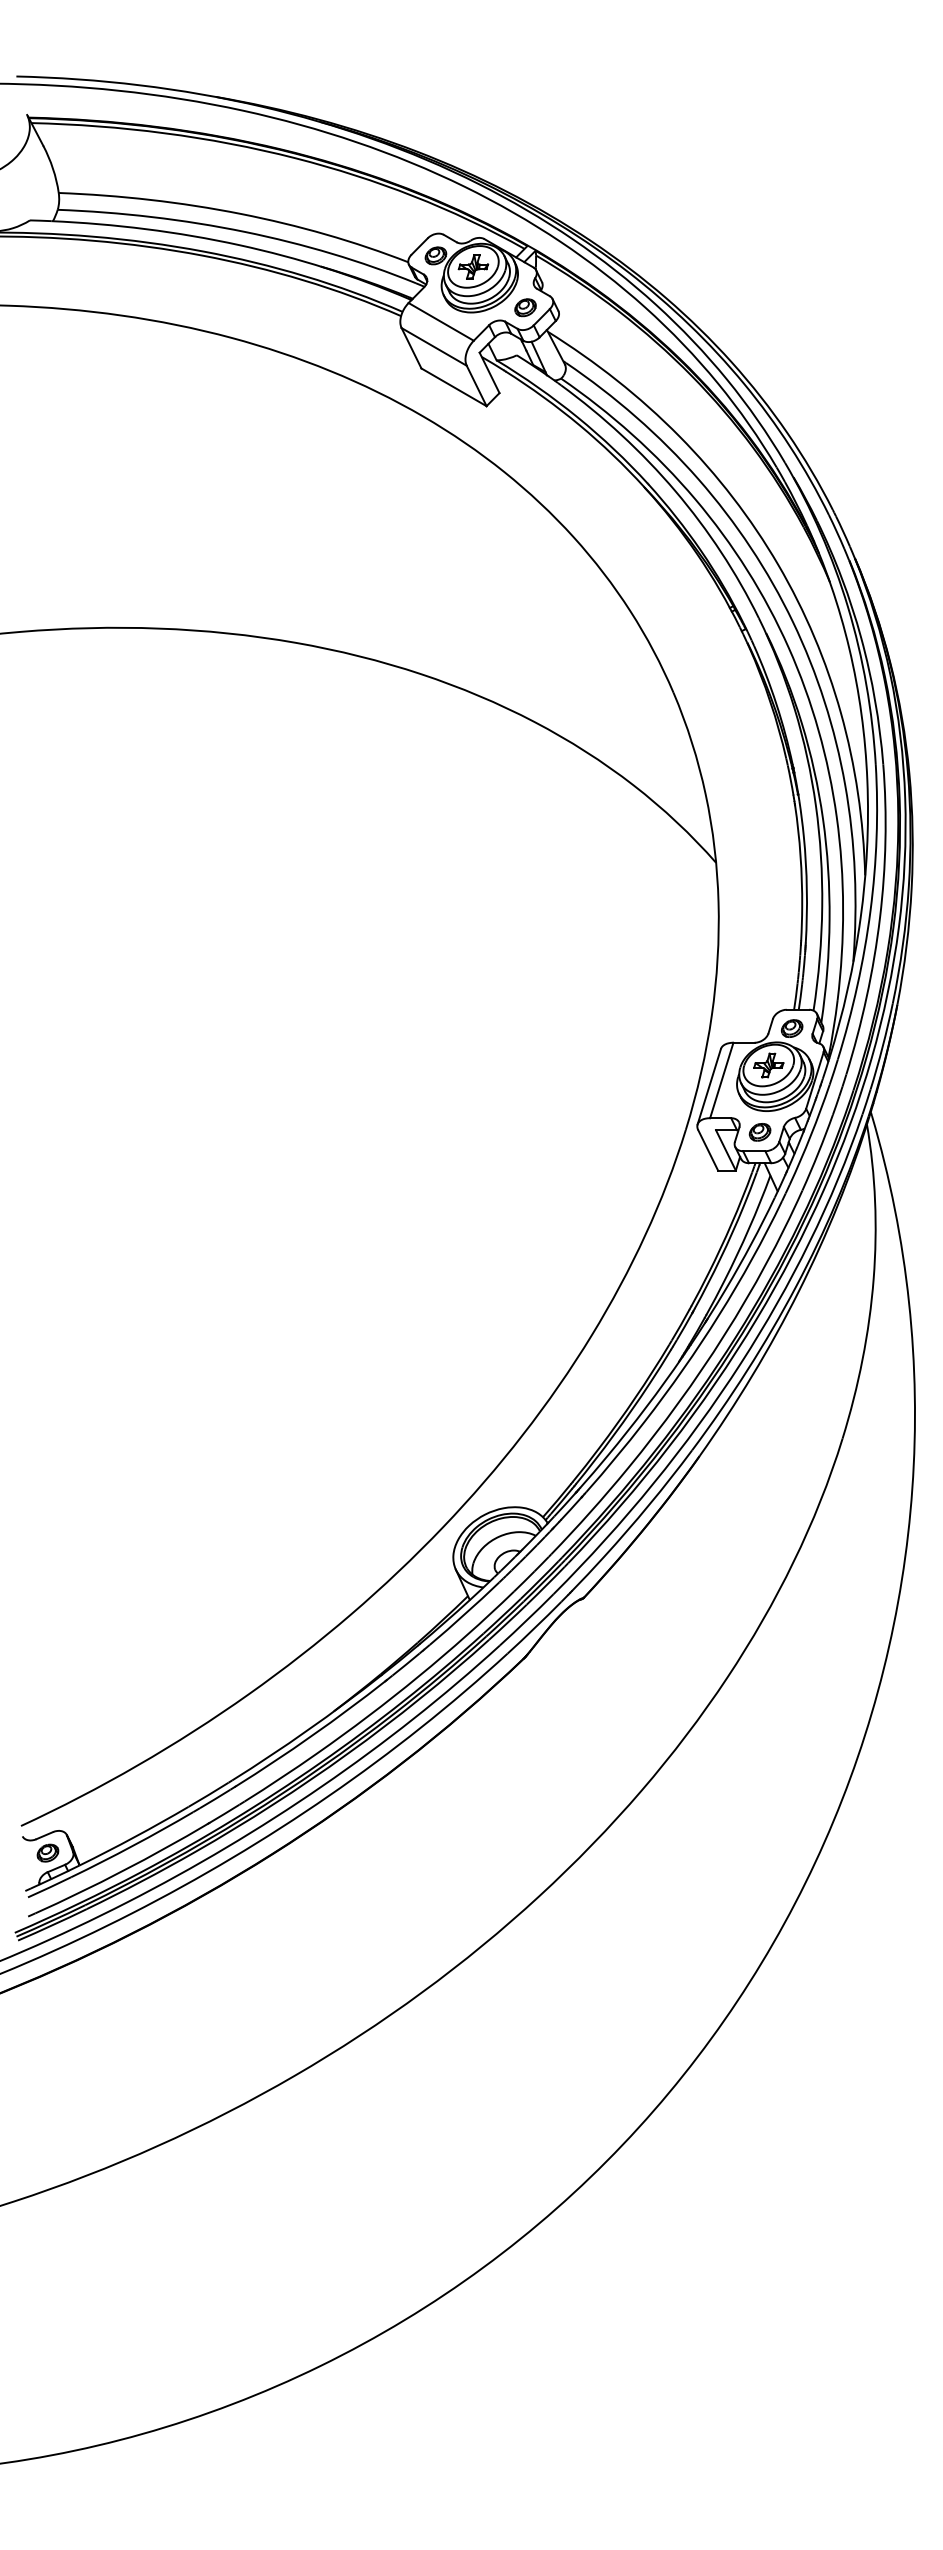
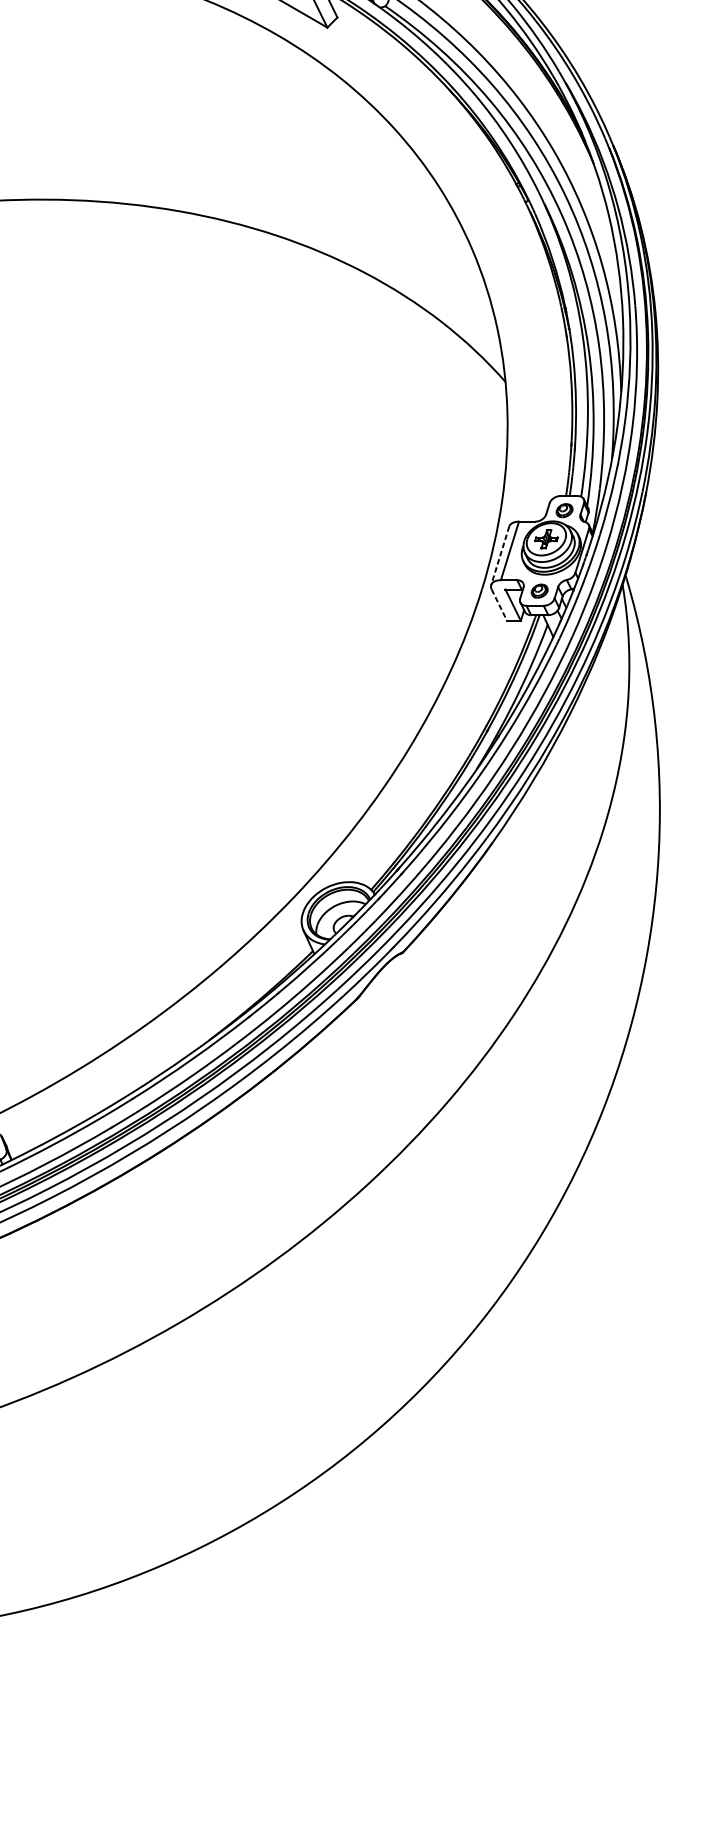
line: (709, 1087) -> (500, 556), solid -> dashed
line: (708, 1150) -> (499, 605), solid -> dashed

